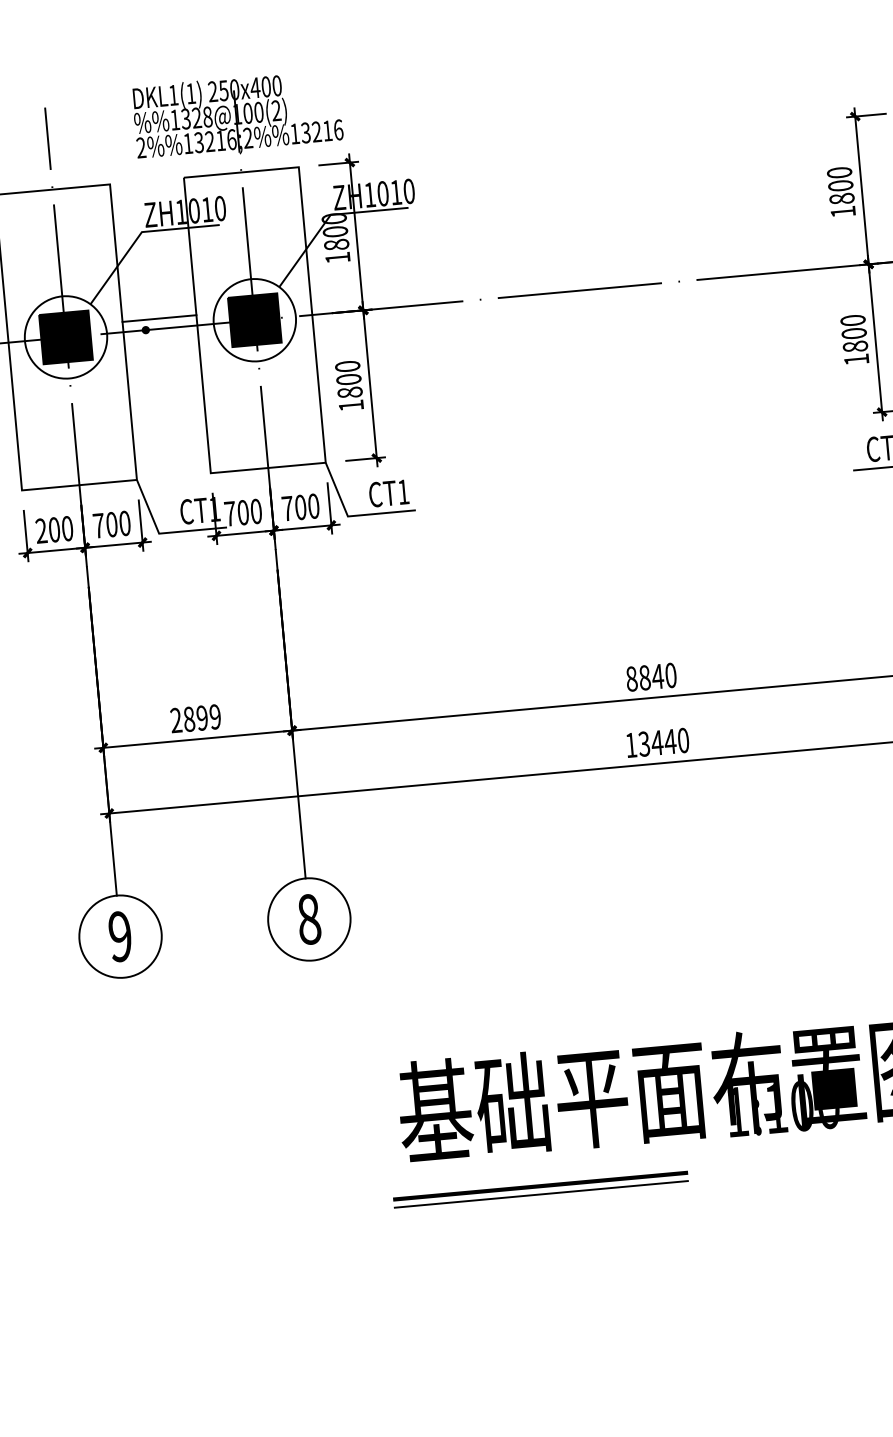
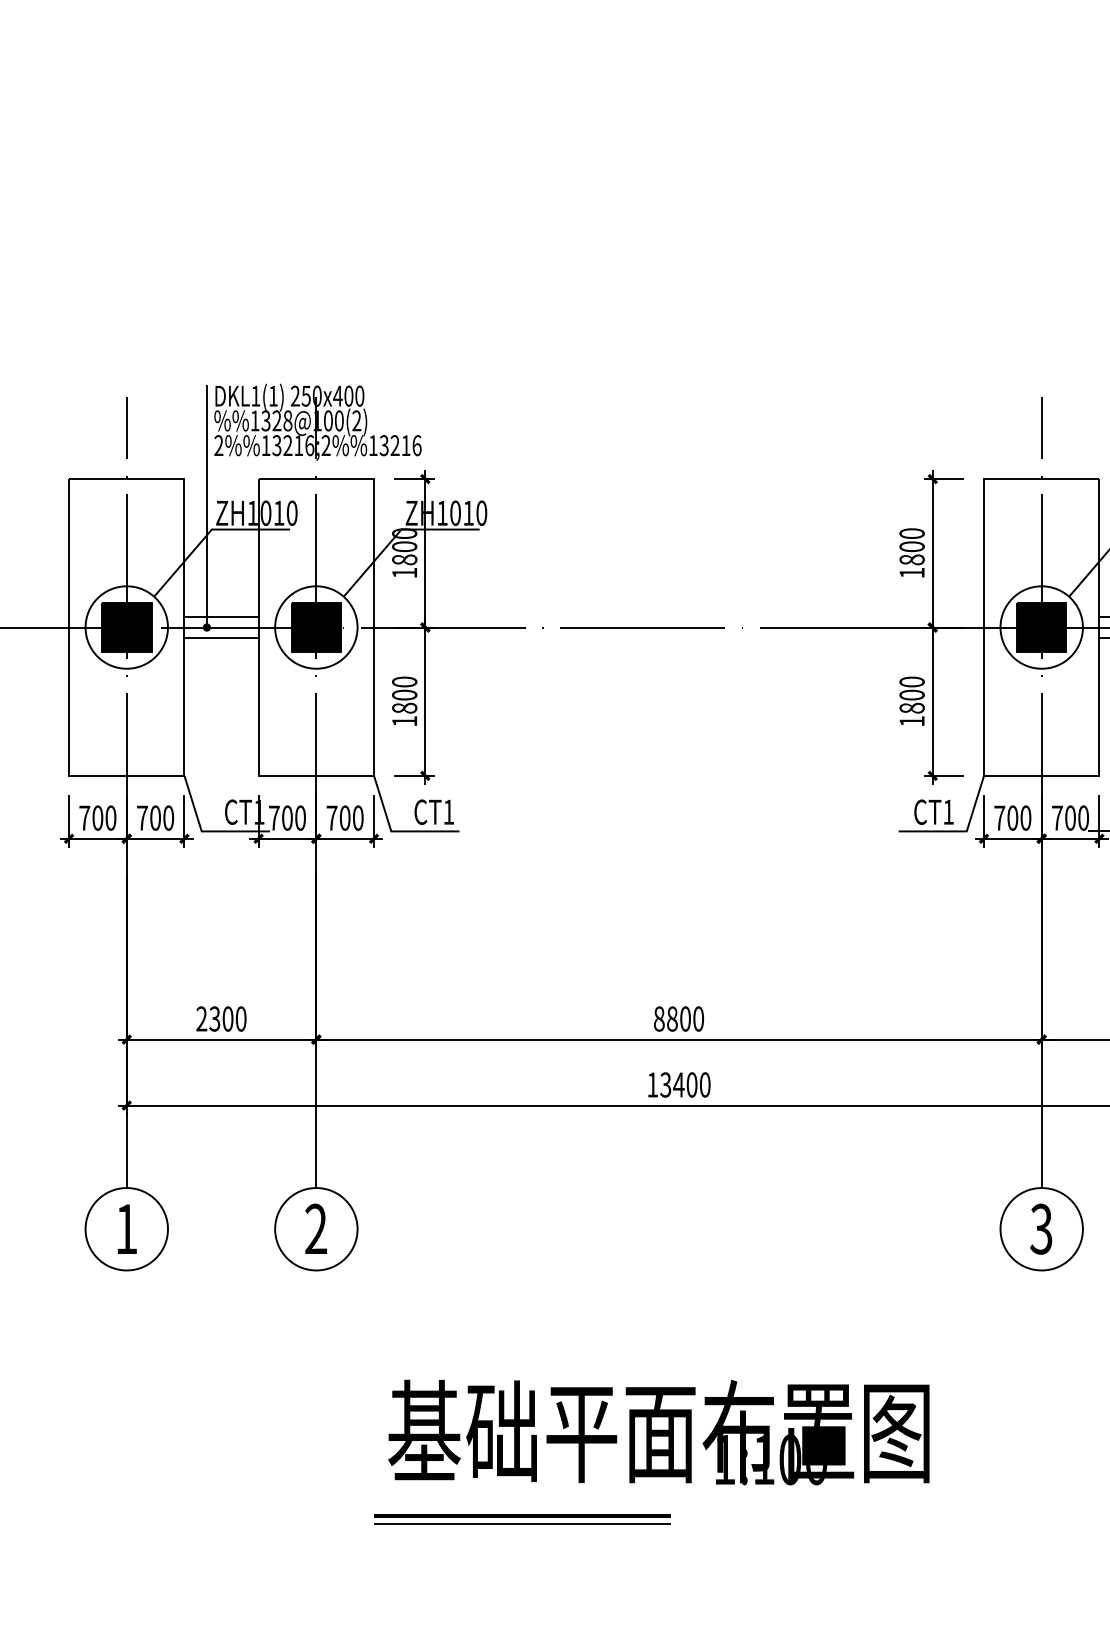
line: (134, 209) -> (206, 506), added
line: (161, 338) -> (221, 637), added
text: (41, 530) -> (84, 817), 200 -> 700
text: (657, 676) -> (685, 1018), 8840 -> 8800
text: (201, 717) -> (227, 1018), 2899 -> 2300
text: (669, 741) -> (691, 1084), 13440 -> 13400
text: (309, 918) -> (316, 1228), 8 -> 2
text: (120, 935) -> (126, 1228), 9 -> 1

